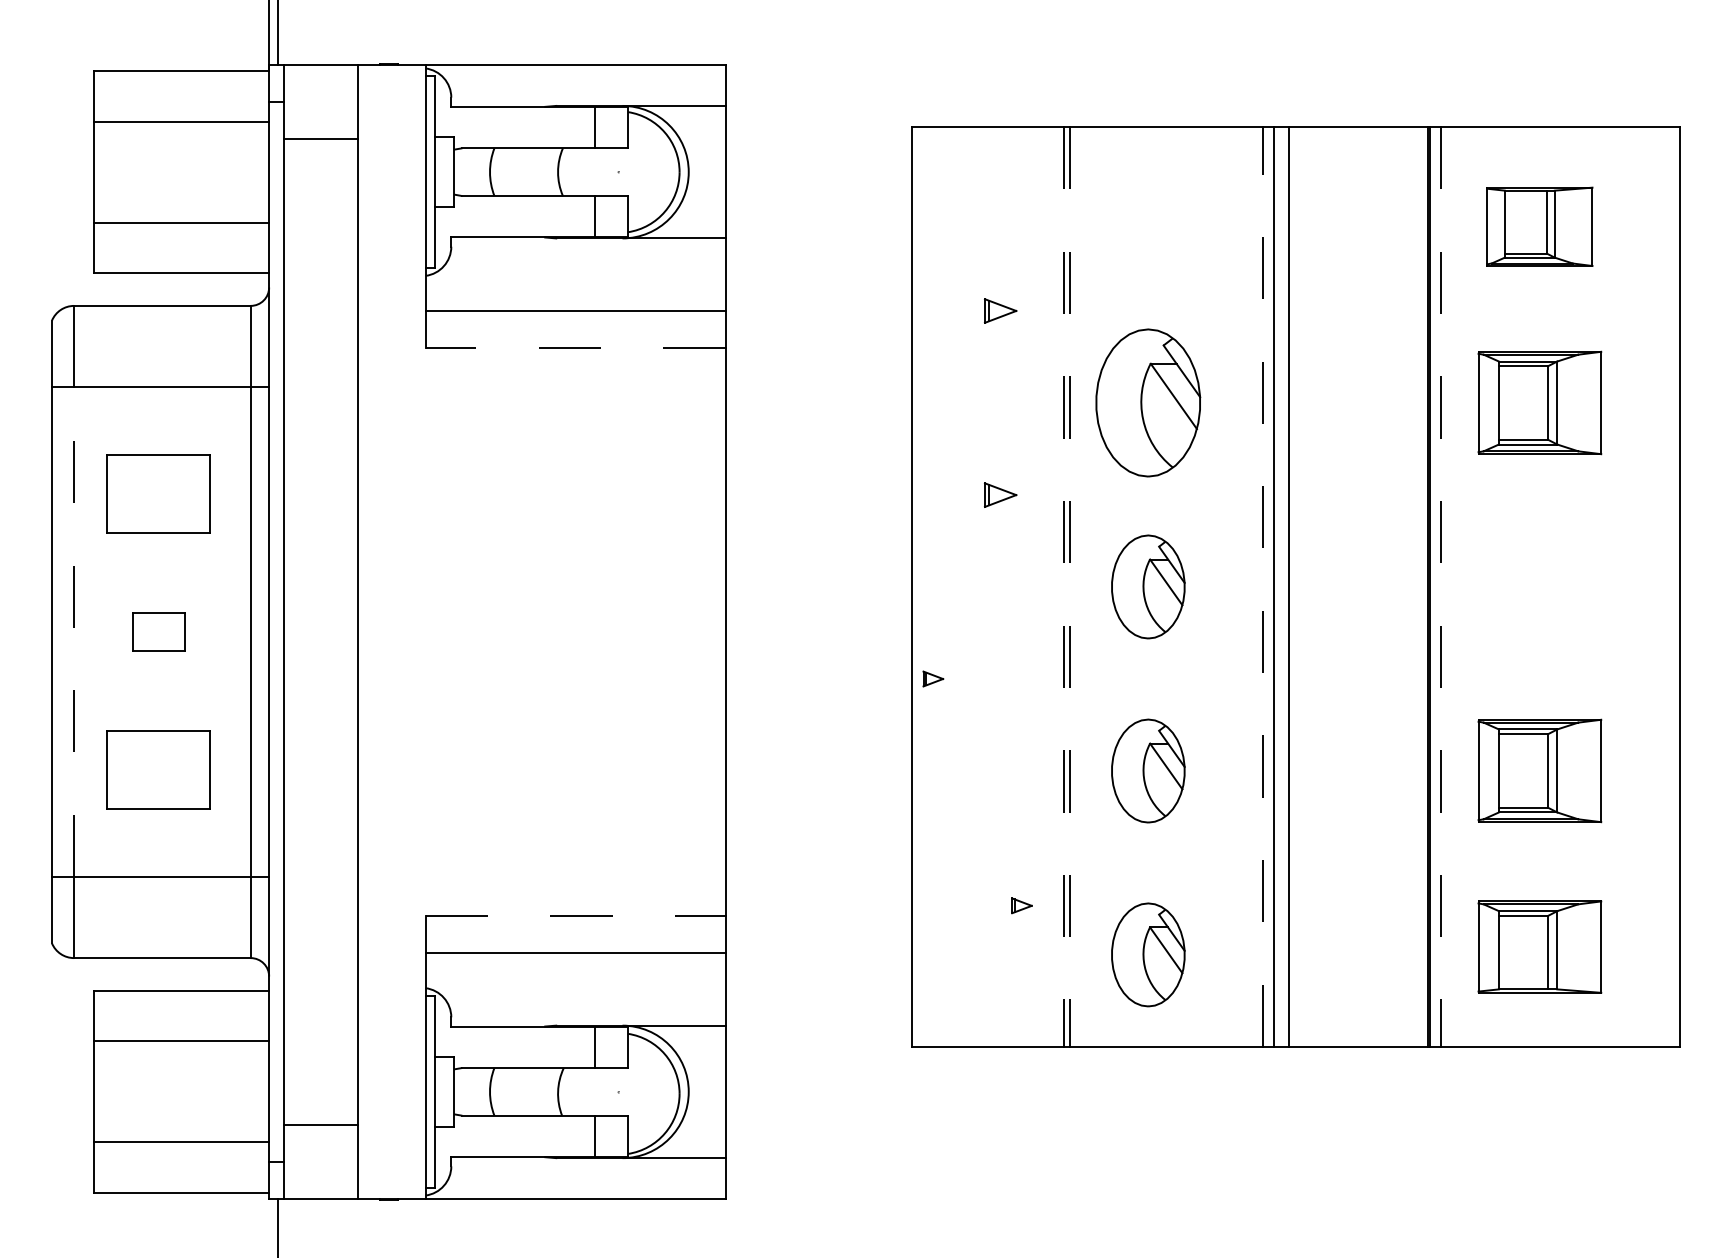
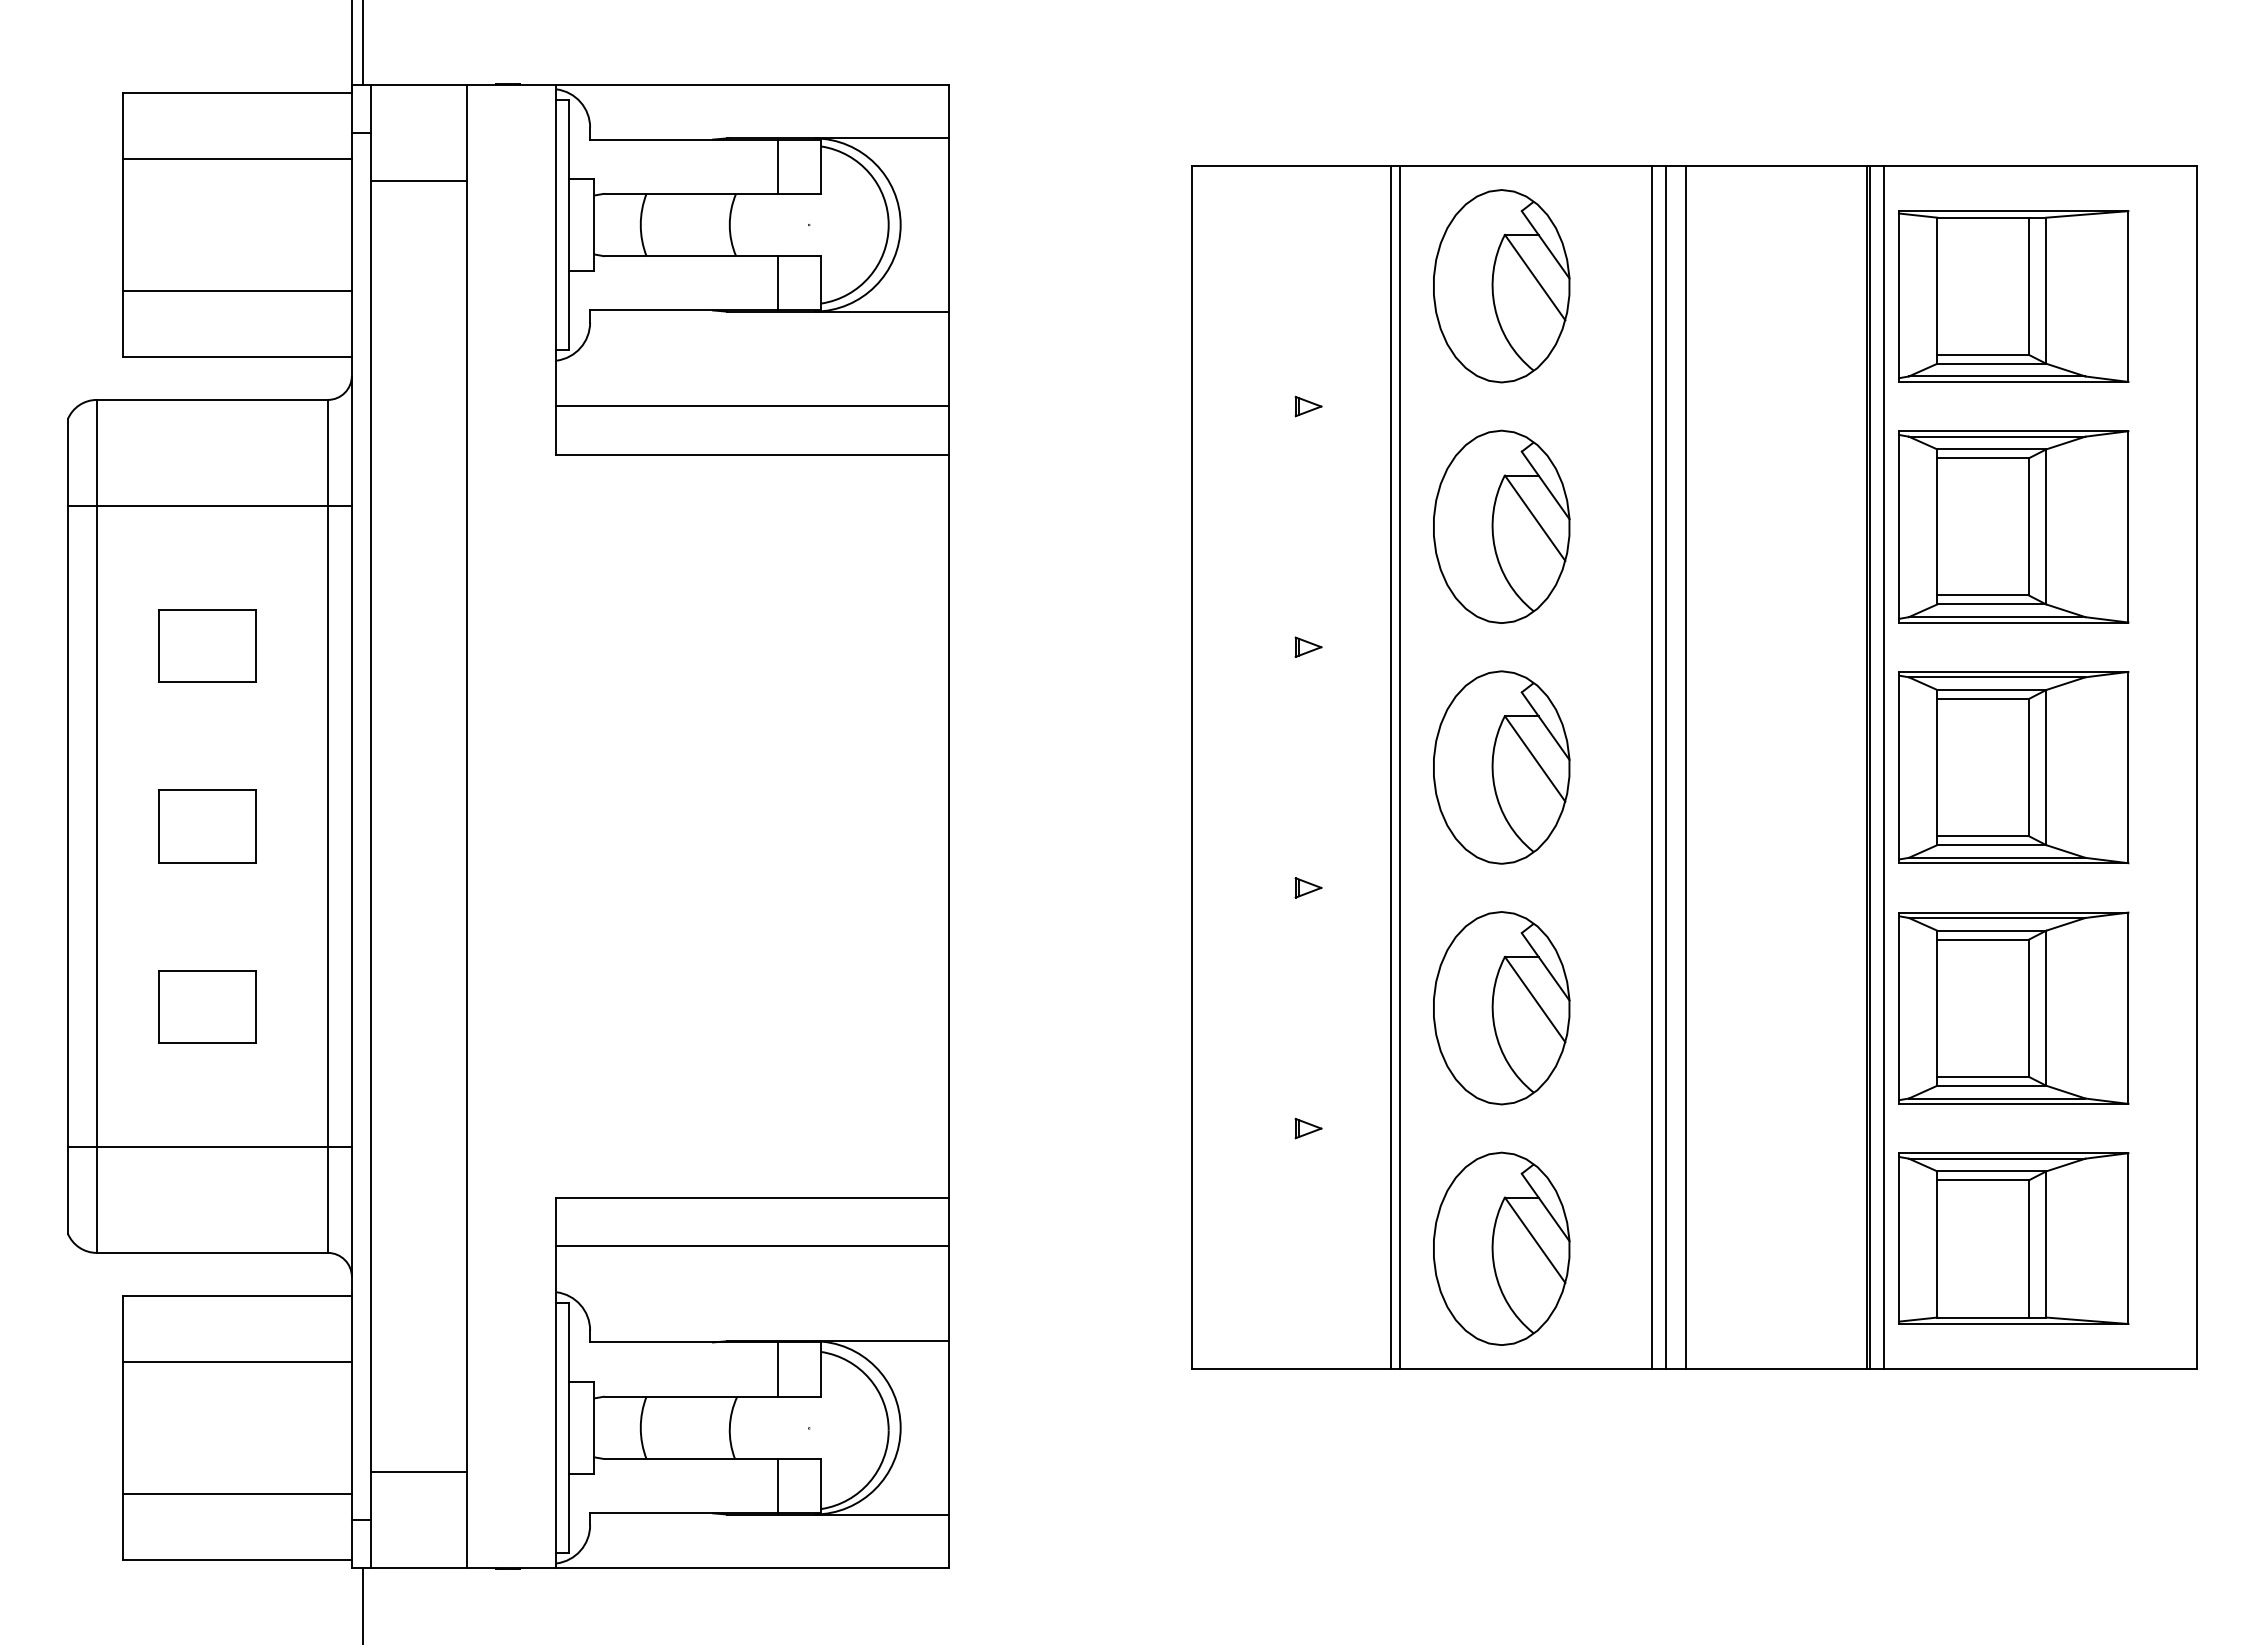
part: (1148, 219) -> (1501, 286), added
part: (1539, 226) -> (2013, 296), size x1.67
part: (1000, 310) -> (1308, 406), size x0.62
line: (575, 347) -> (752, 454), dashed -> solid
part: (1539, 402) -> (2013, 526), size x1.43
part: (158, 493) -> (207, 645), size x0.71
part: (1000, 494) -> (1308, 646), size x0.62
line: (1064, 586) -> (1391, 767), dashed -> solid
line: (1070, 586) -> (1399, 767), dashed -> solid
part: (1148, 586) -> (1501, 767), size x1.43
line: (1263, 586) -> (1652, 767), dashed -> solid
line: (1440, 586) -> (1883, 767), dashed -> solid
part: (1539, 586) -> (2013, 767), added
line: (73, 632) -> (96, 826), dashed -> solid
part: (158, 632) -> (207, 826), size x1.43
part: (933, 678) -> (1308, 887), moved
part: (158, 769) -> (207, 1006), size x0.71
part: (1539, 770) -> (2013, 1007), size x1.43
part: (1148, 771) -> (1501, 1008), size x1.43
part: (1021, 905) -> (1308, 1128), moved
line: (576, 916) -> (753, 1198), dashed -> solid
part: (1539, 947) -> (2013, 1238), size x1.43
part: (1148, 954) -> (1501, 1248), size x1.43

